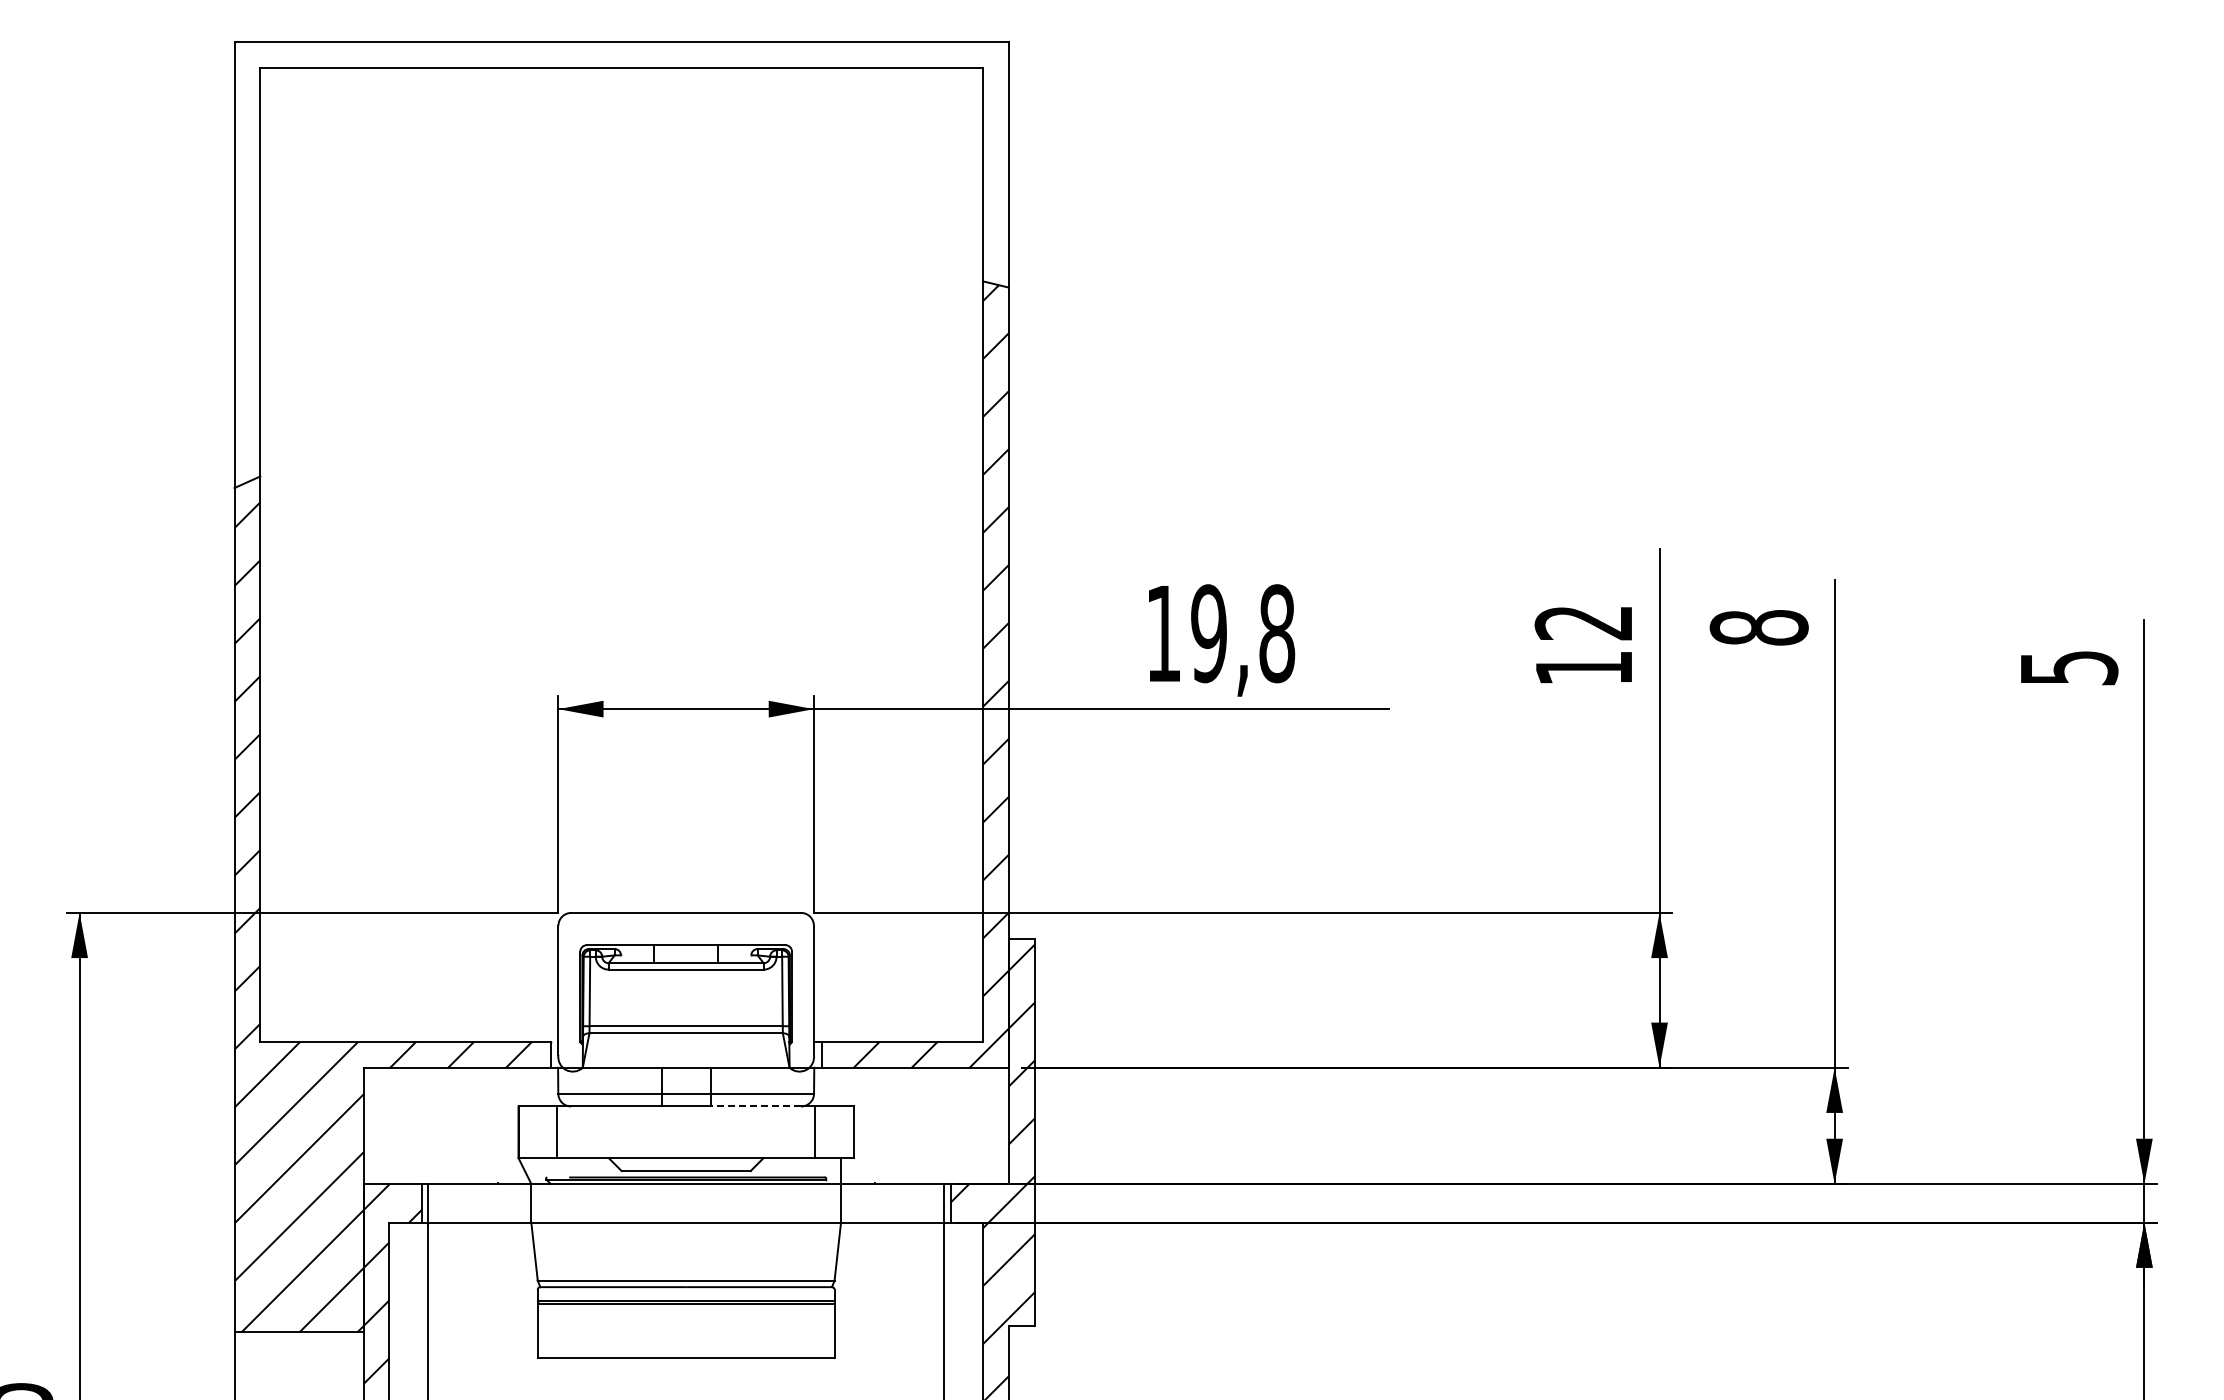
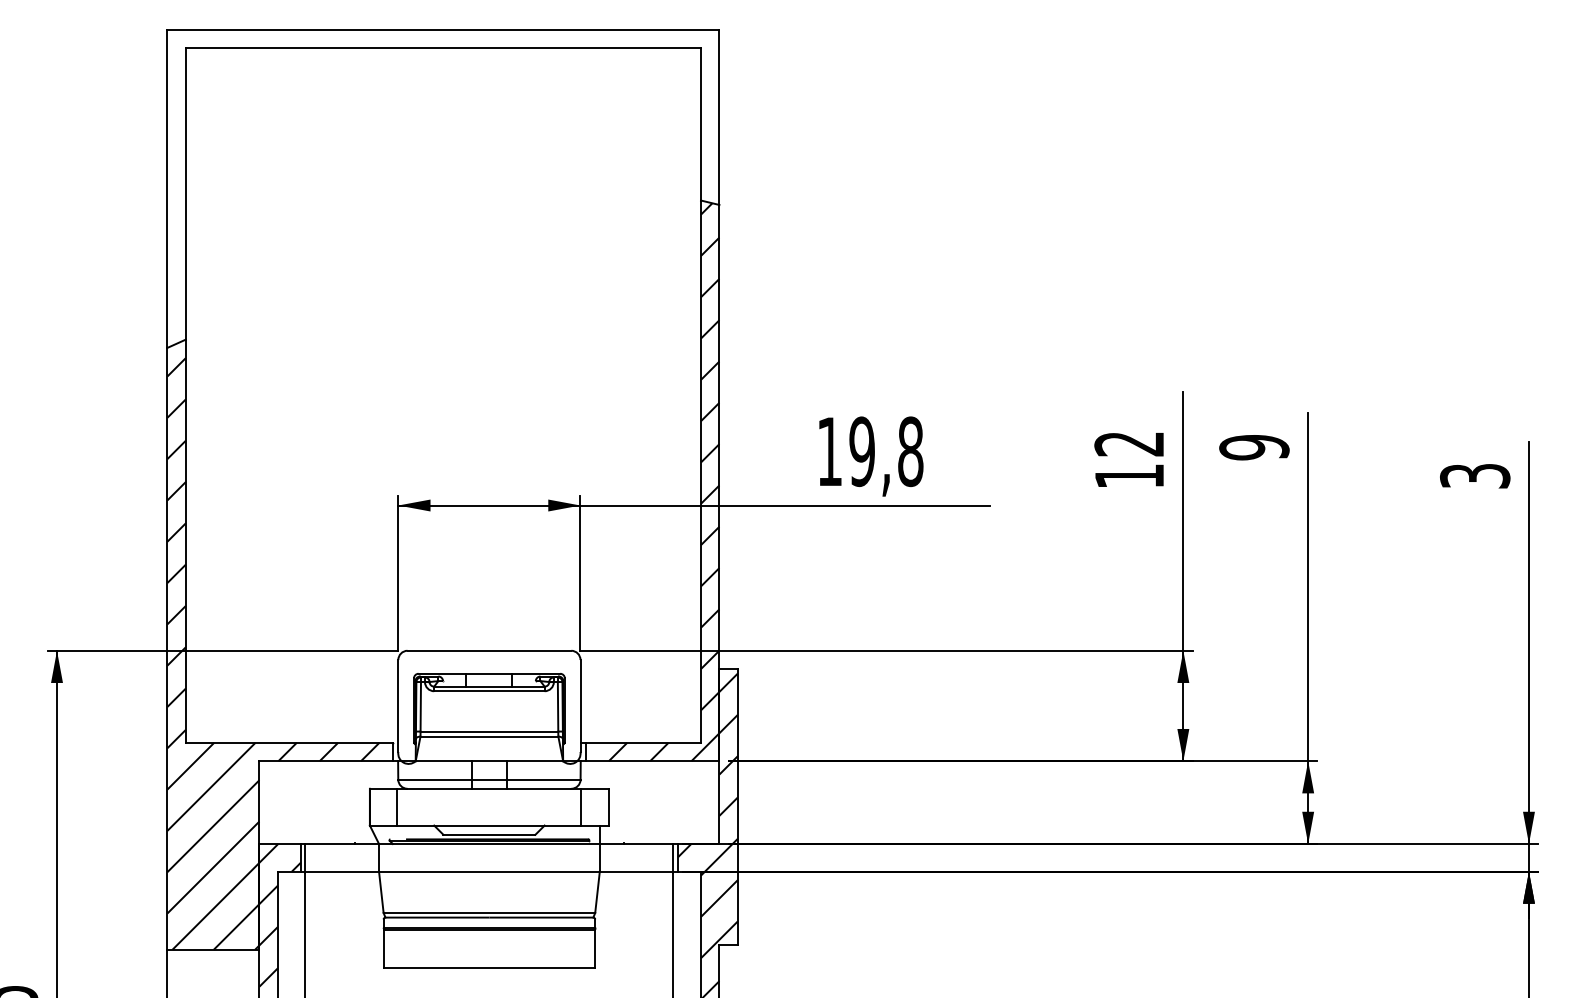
text: (1758, 627) -> (1253, 447), 8 -> 9
text: (2068, 668) -> (1474, 476), 5 -> 3
line: (755, 1106) -> (538, 788), dashed -> solid

